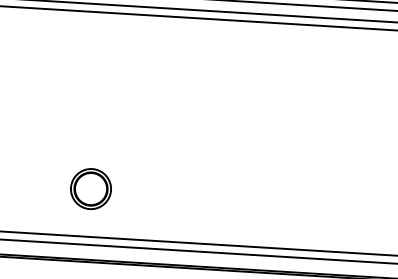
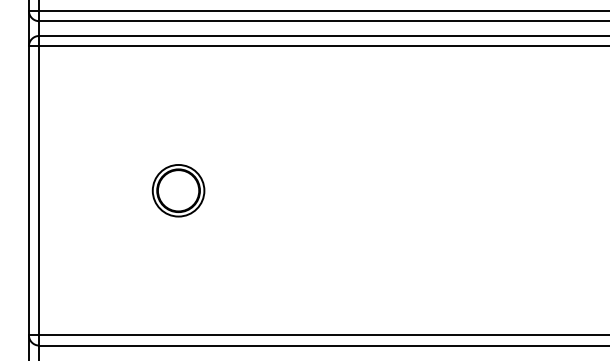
part: (90, 188) -> (178, 190), moved

